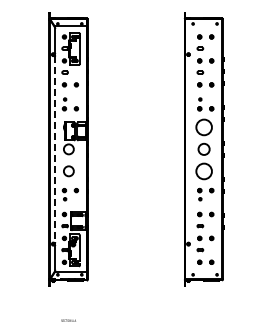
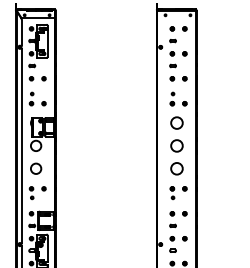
circle: (203, 127) -> (176, 123), size x0.71
line: (55, 149) -> (22, 146), dashed -> solid
circle: (203, 170) -> (176, 167), size x0.71

